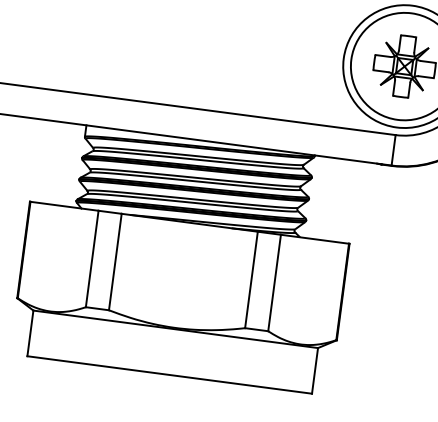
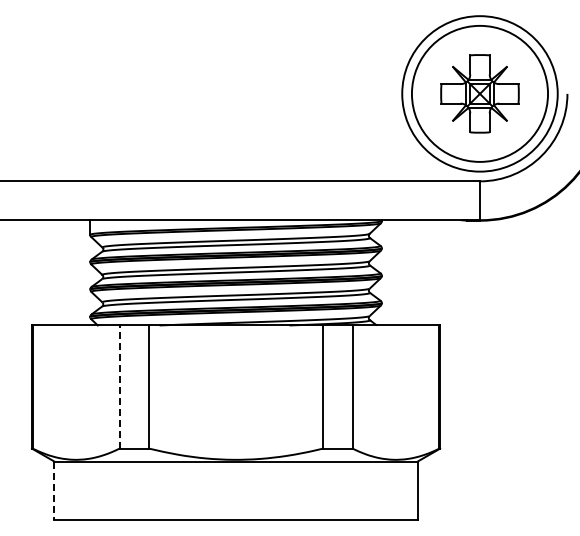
line: (92, 259) -> (119, 387), solid -> dashed
line: (30, 334) -> (54, 491), solid -> dashed

